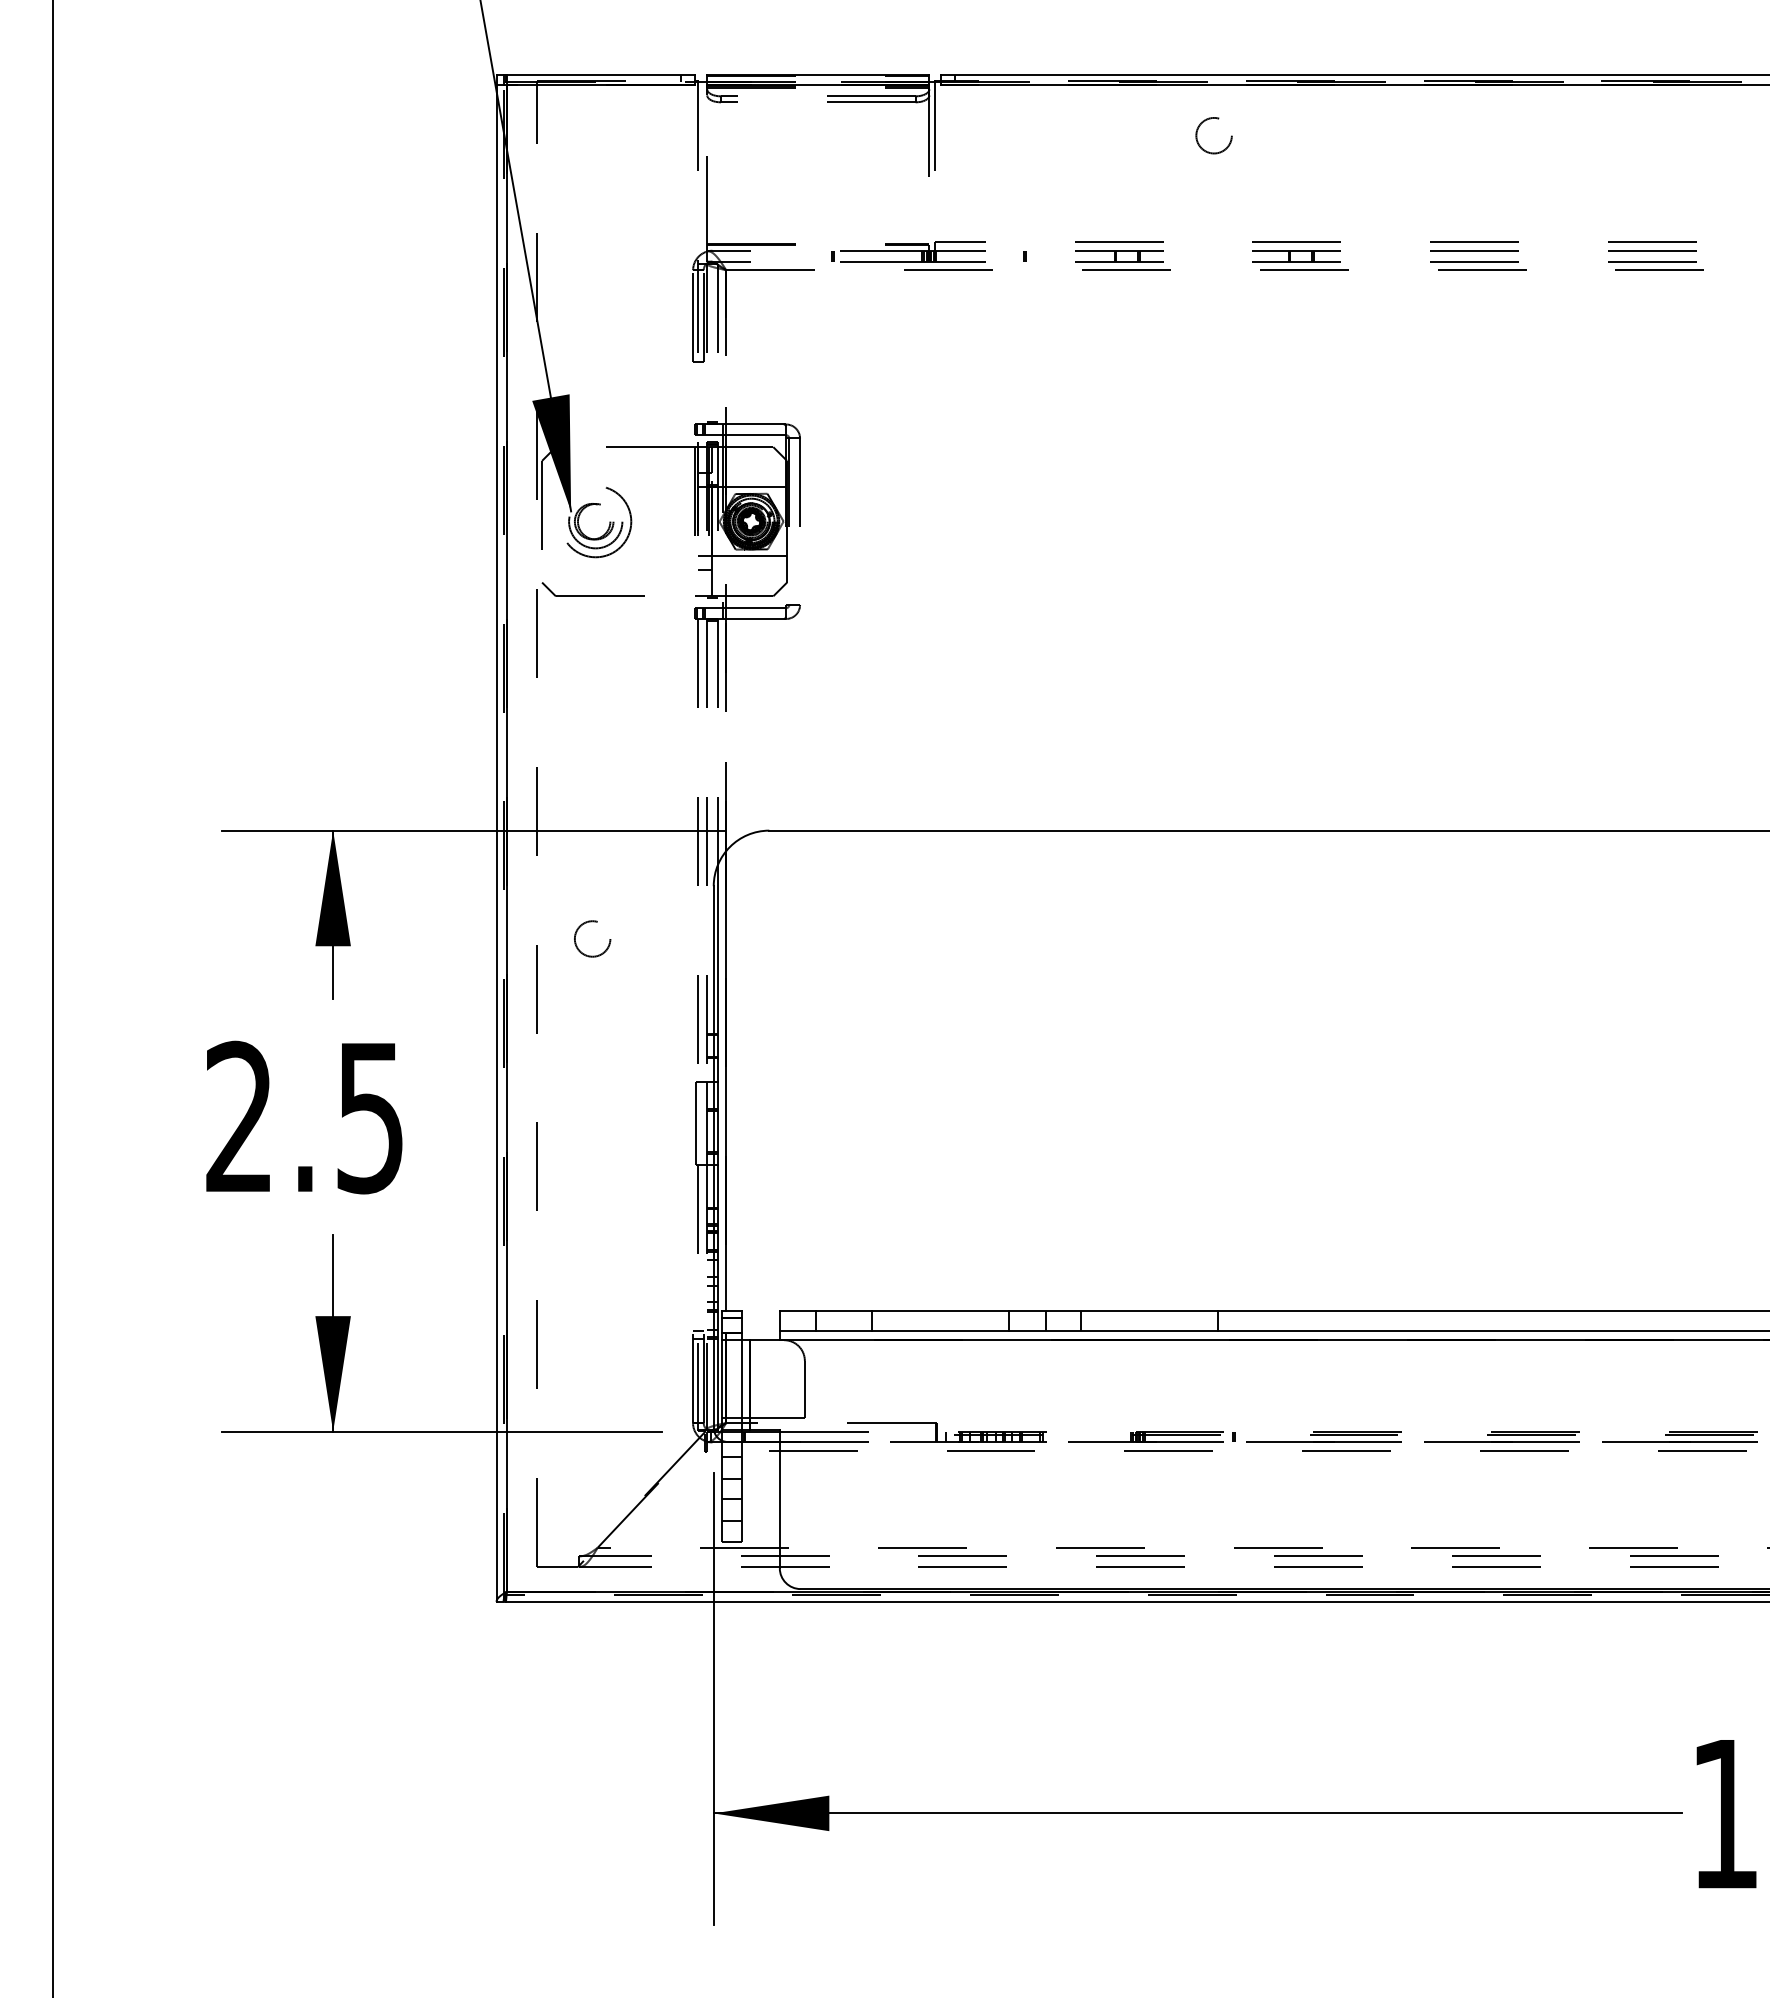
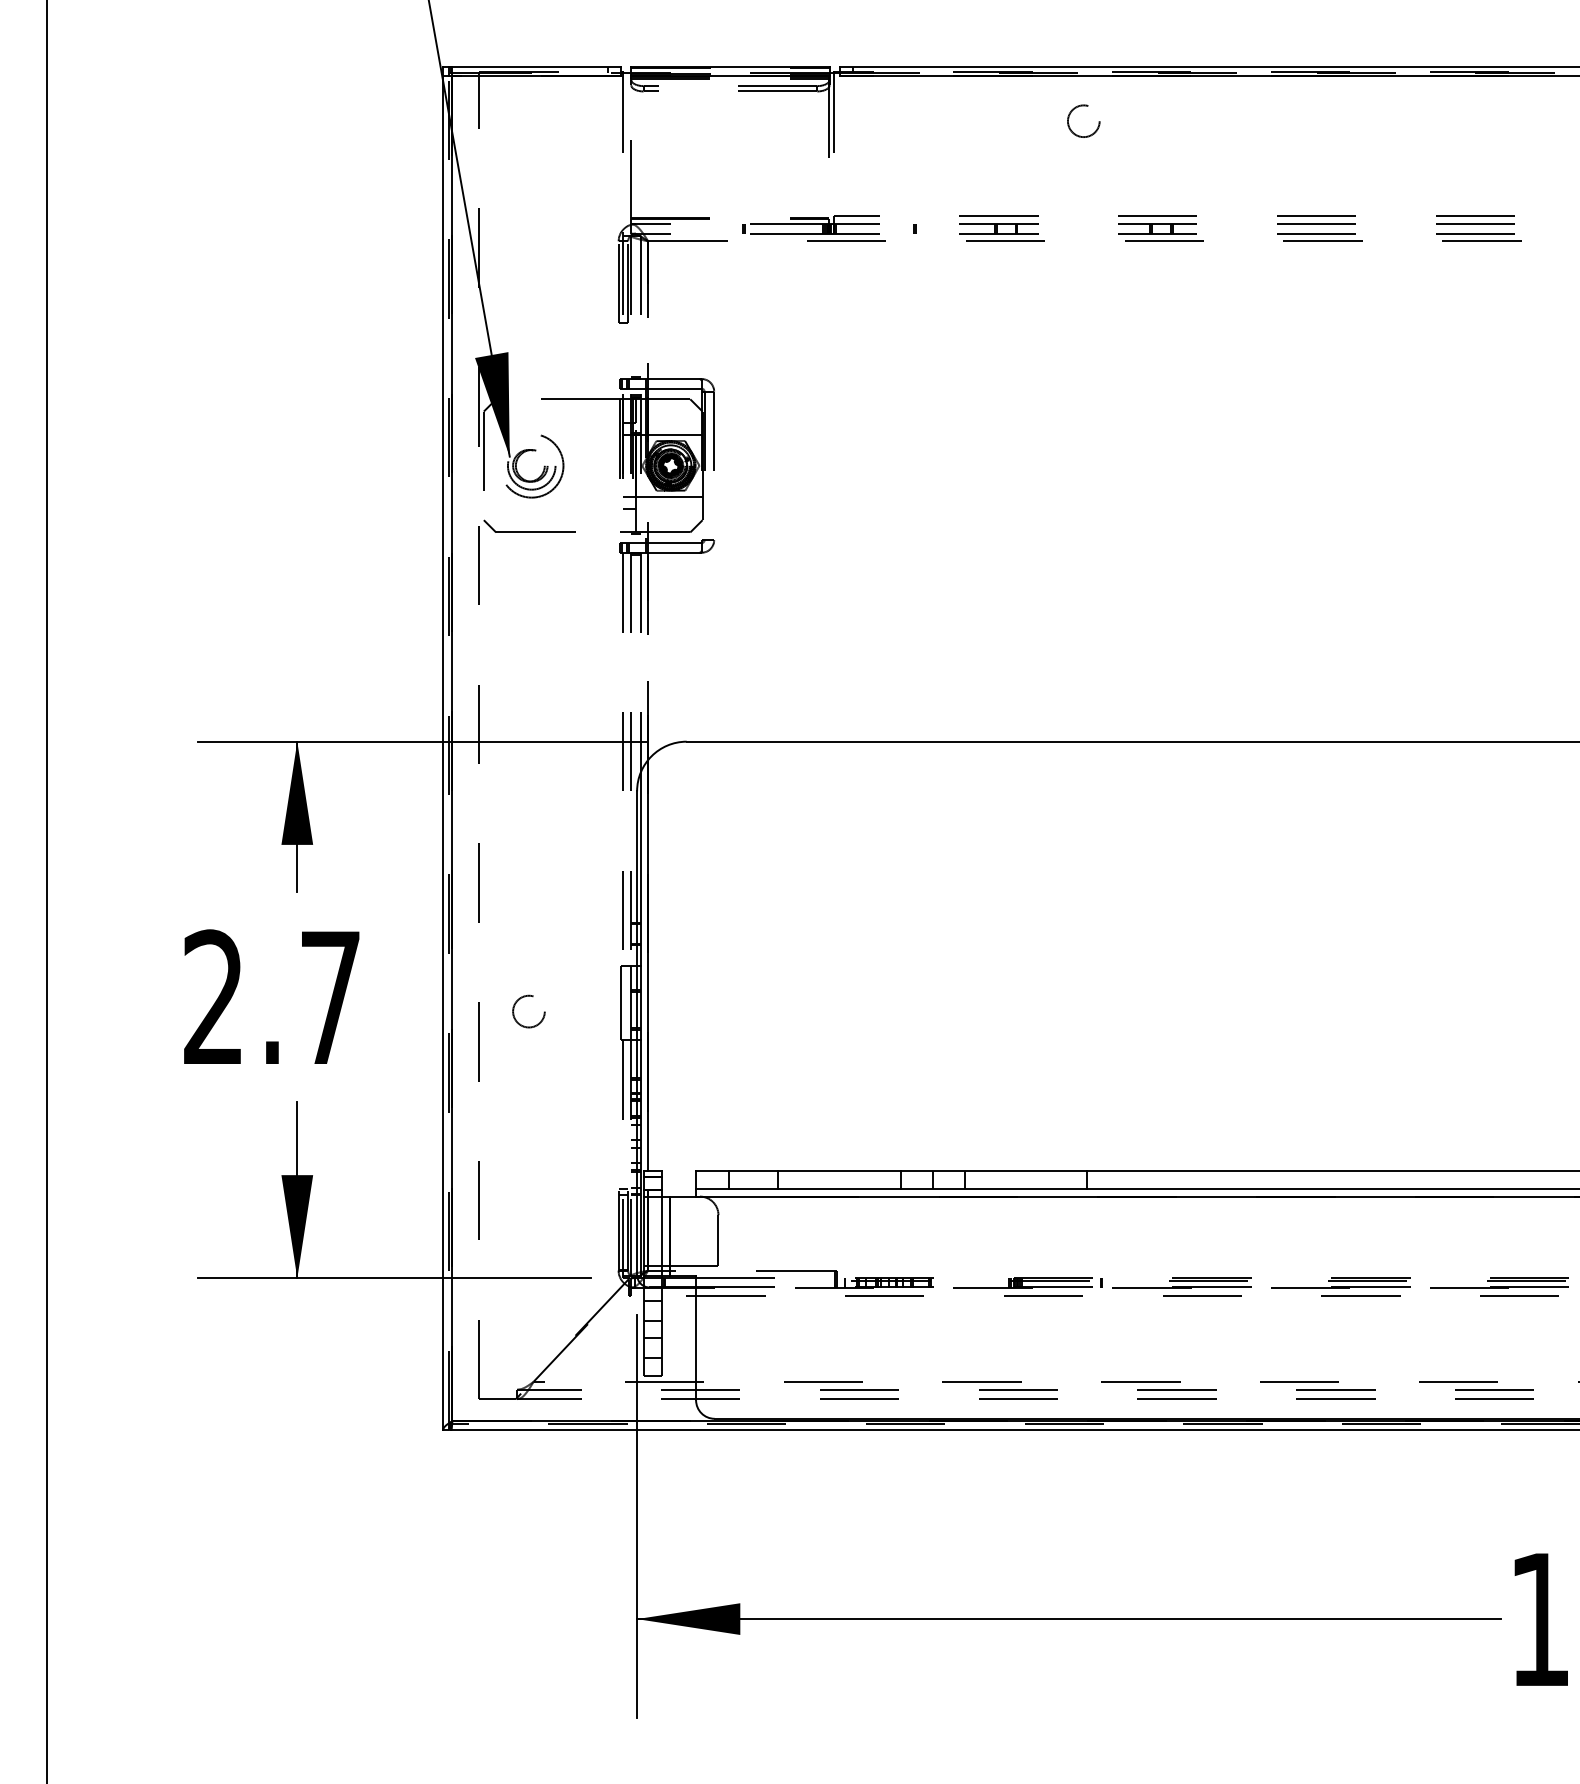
circle: (592, 938) -> (528, 1011), moved
text: (369, 1118) -> (329, 998), 2.5 -> 2.7

